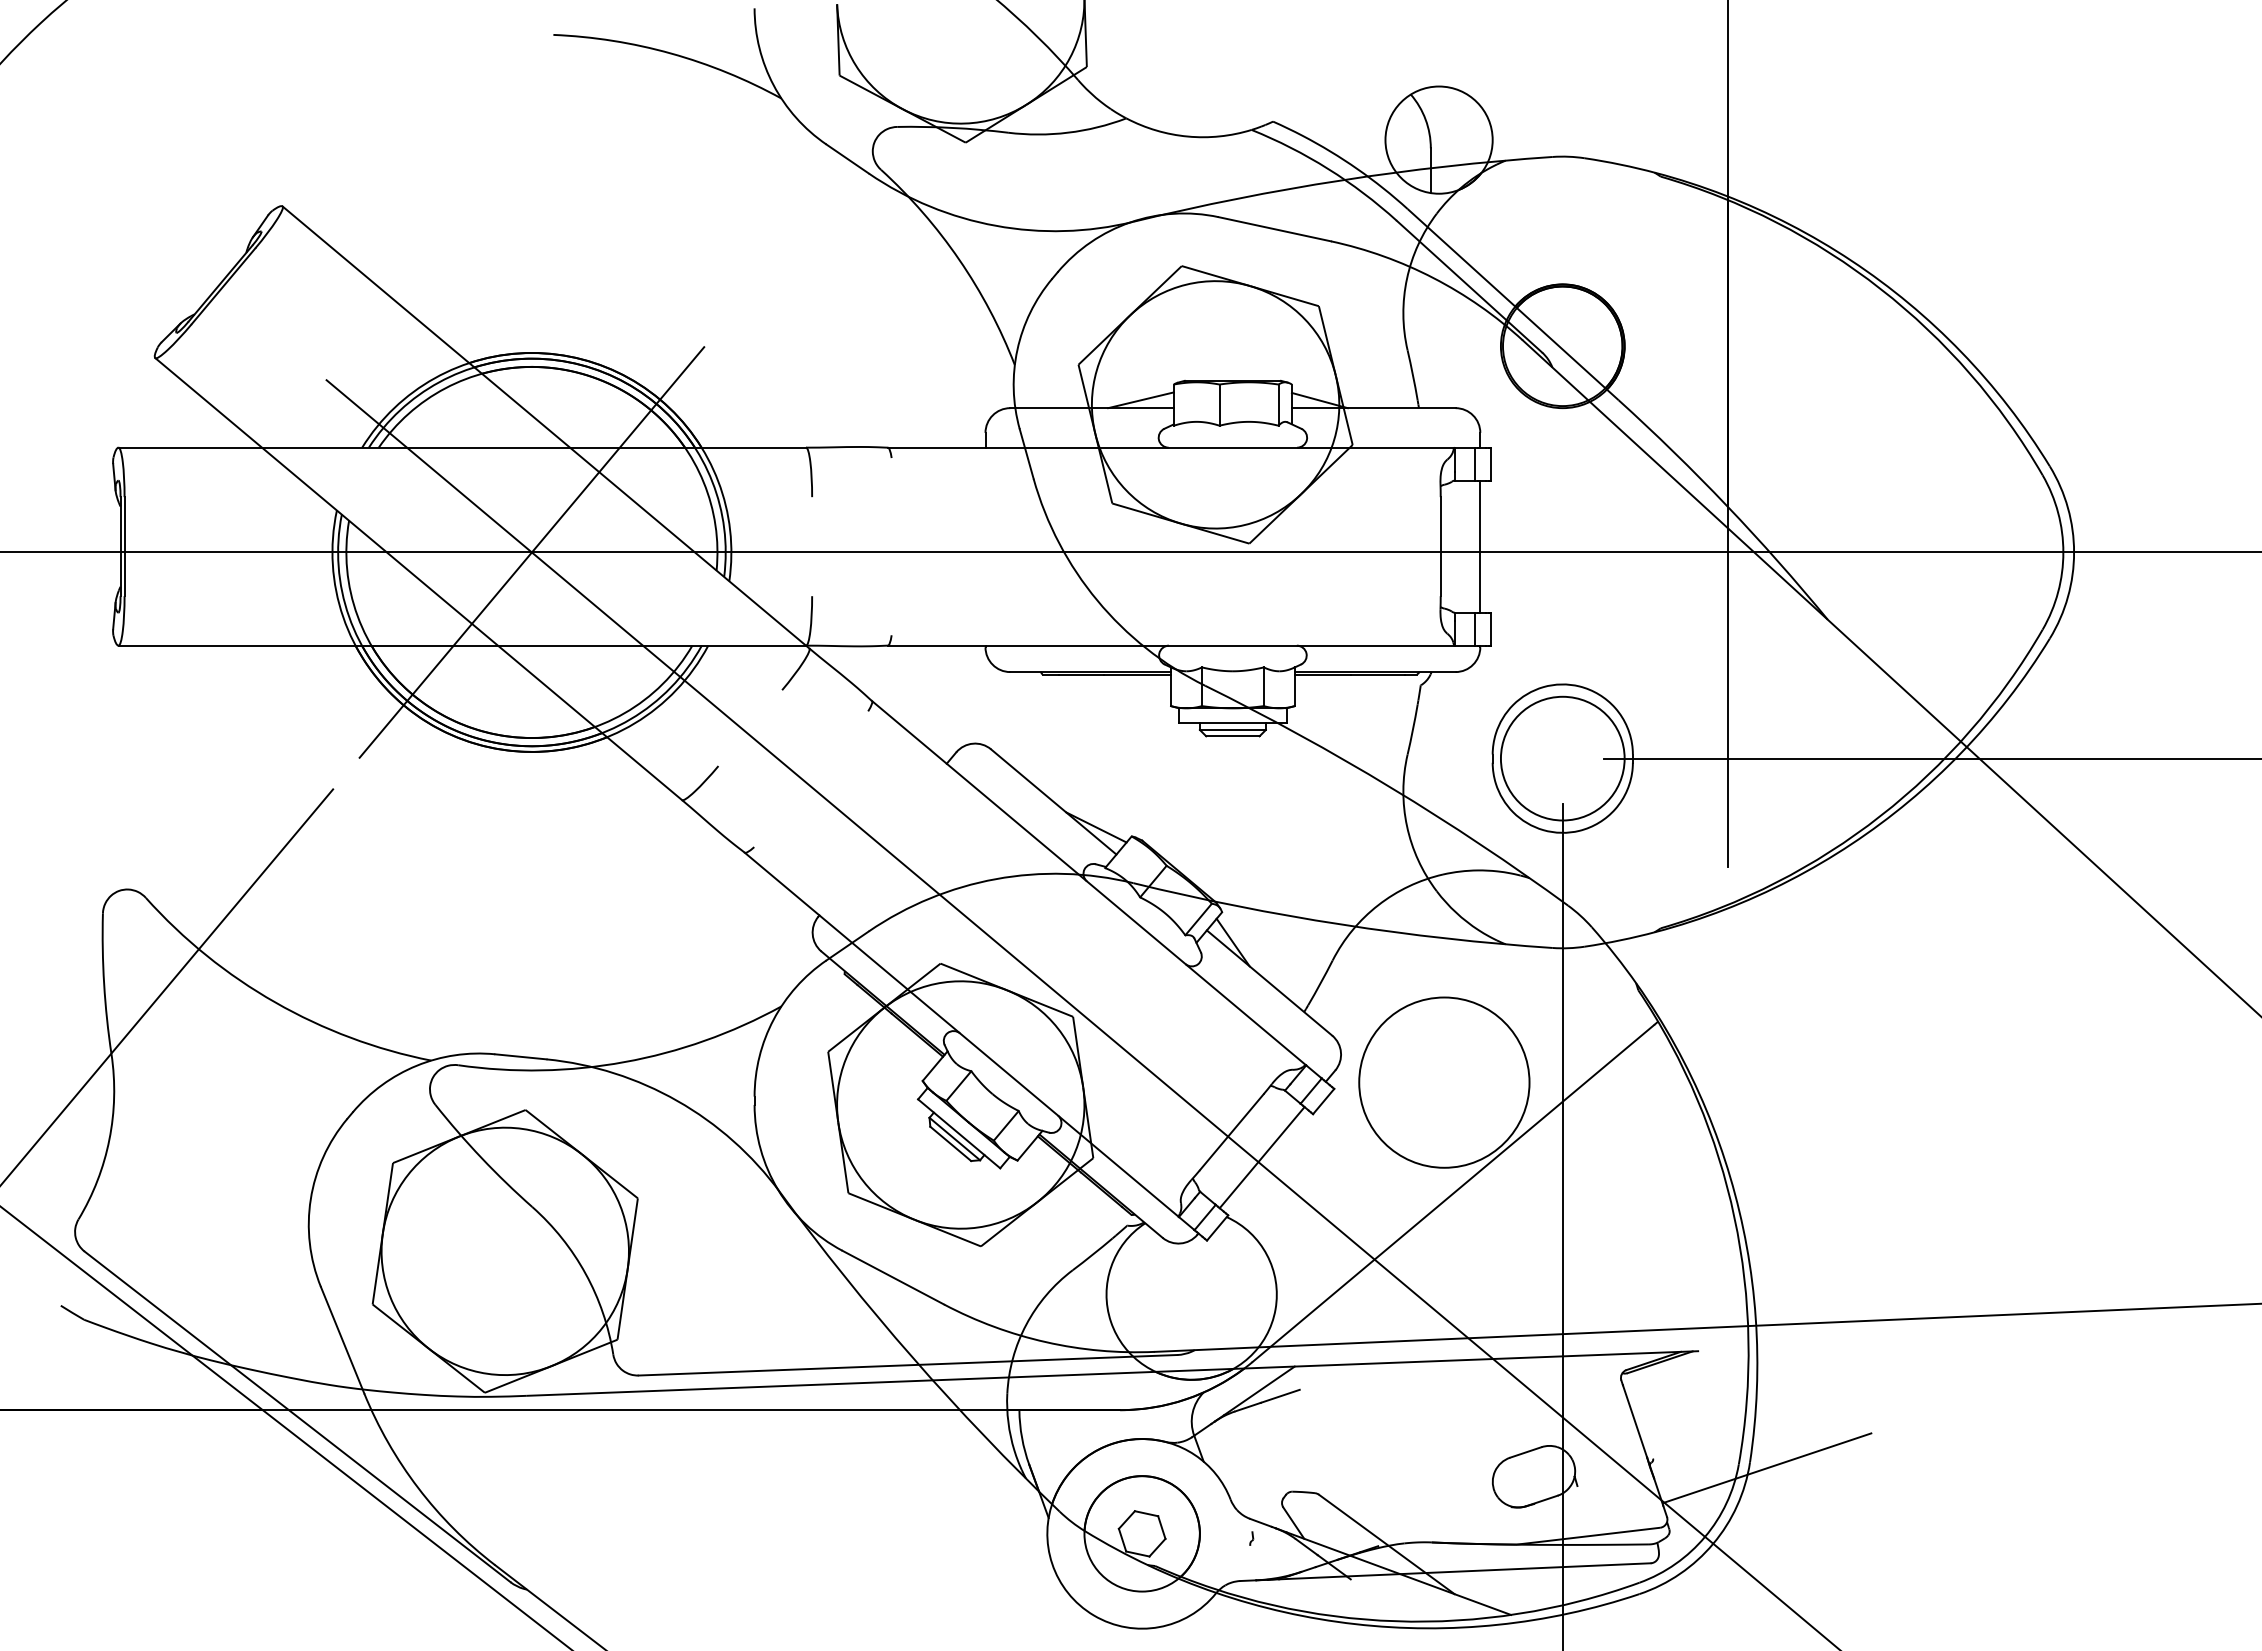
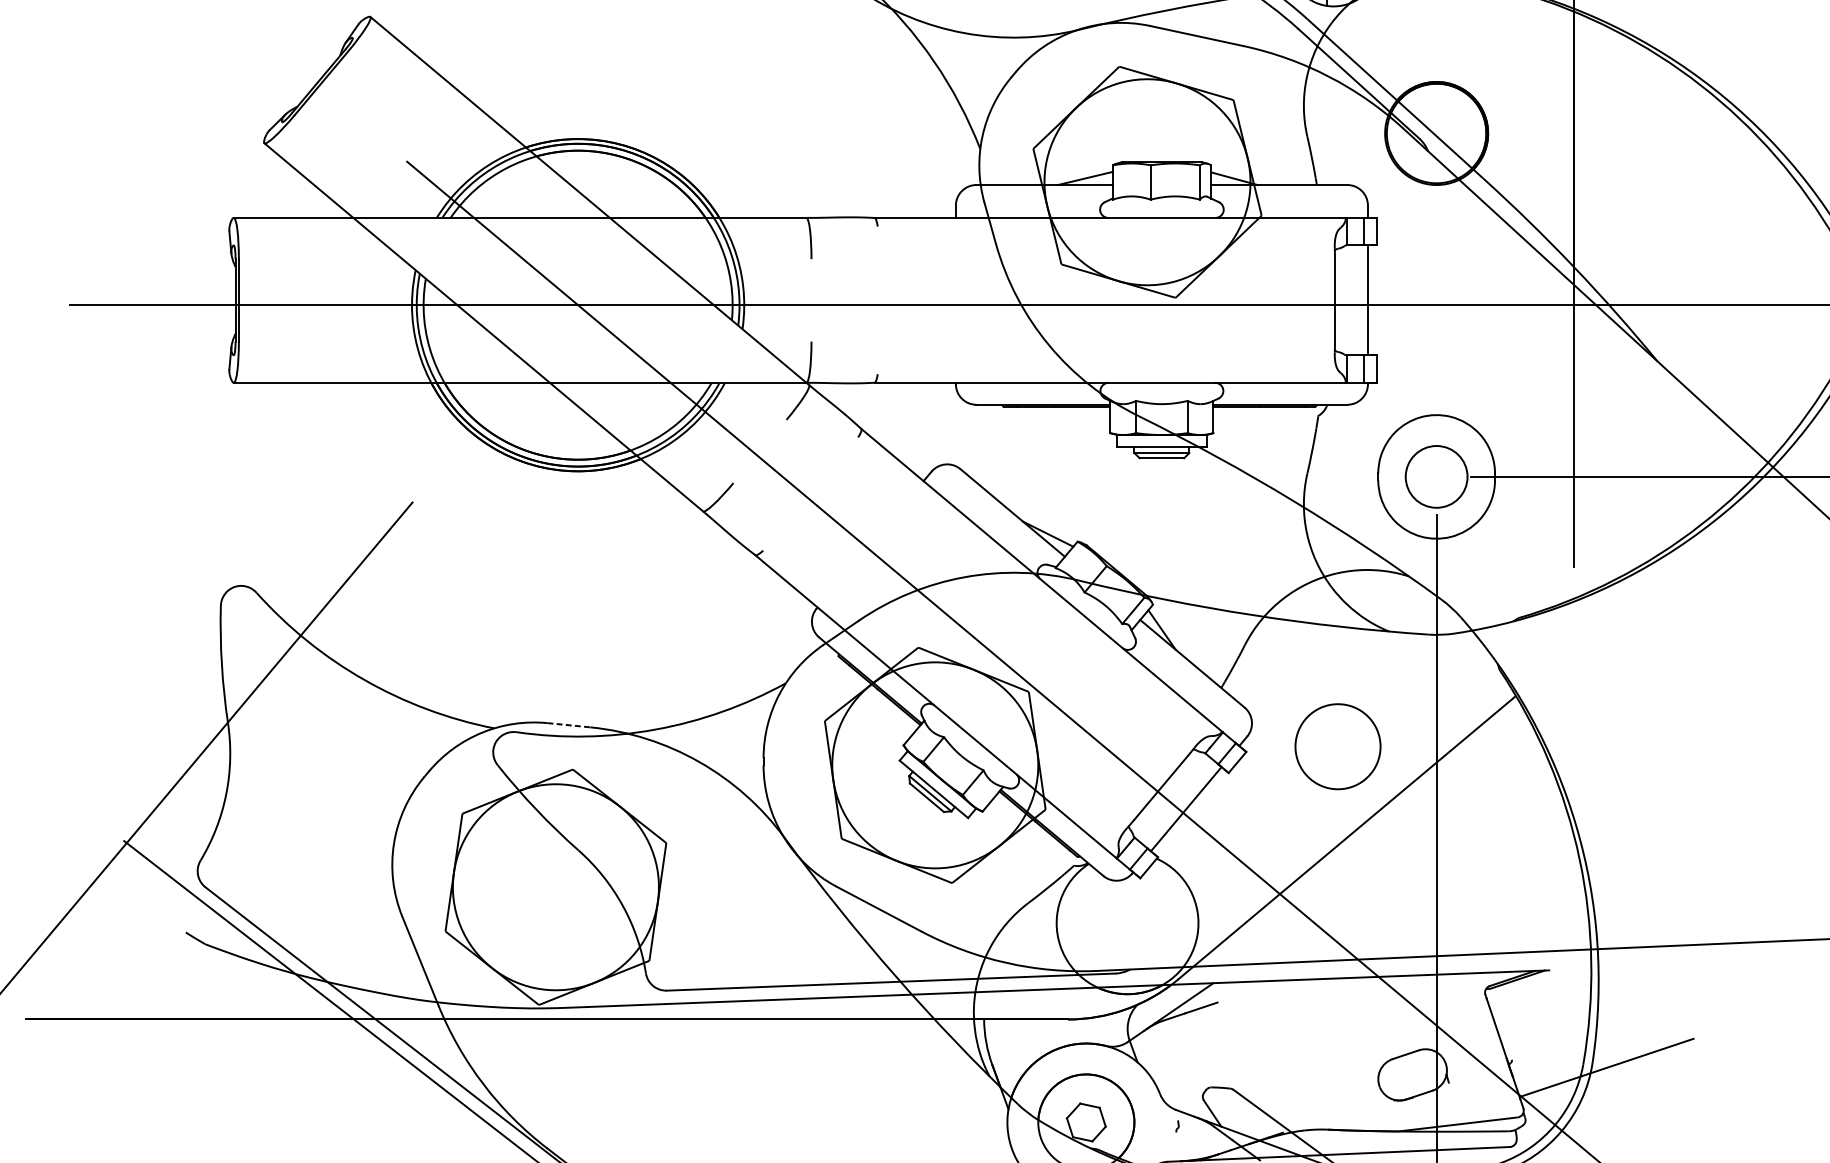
line: (531, 552) -> (577, 305), removed
circle: (1562, 758) -> (1436, 476), size x0.6
line: (520, 1056) -> (568, 724), solid -> dashed
circle: (1444, 1082) -> (1338, 746), size x0.6

